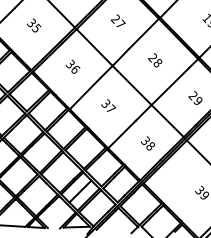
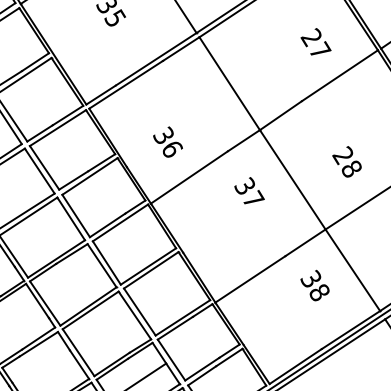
text: (117, 20) -> (314, 41), moved
text: (155, 60) -> (347, 162), moved
text: (72, 66) -> (167, 141), moved
text: (108, 105) -> (249, 190), moved
text: (147, 143) -> (314, 285), moved

